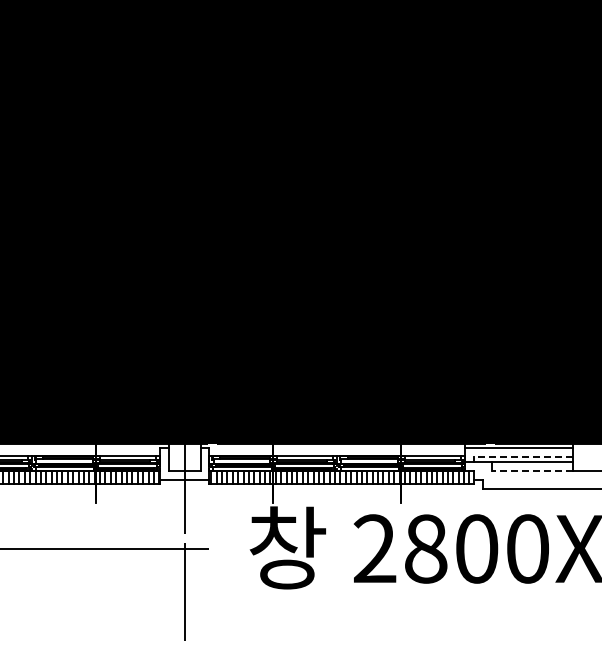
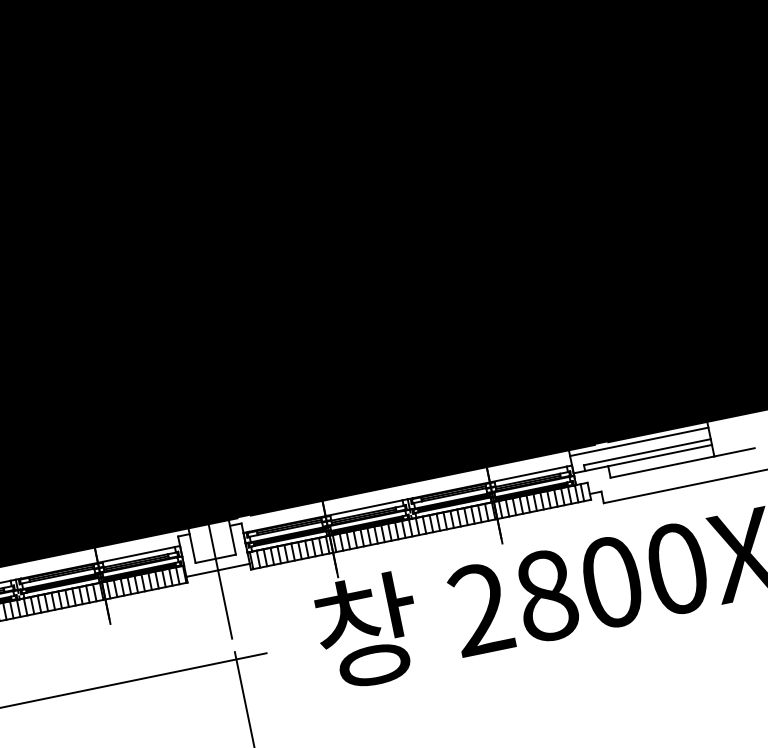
line: (522, 457) -> (646, 452), dashed -> solid
line: (531, 470) -> (661, 467), dashed -> solid

